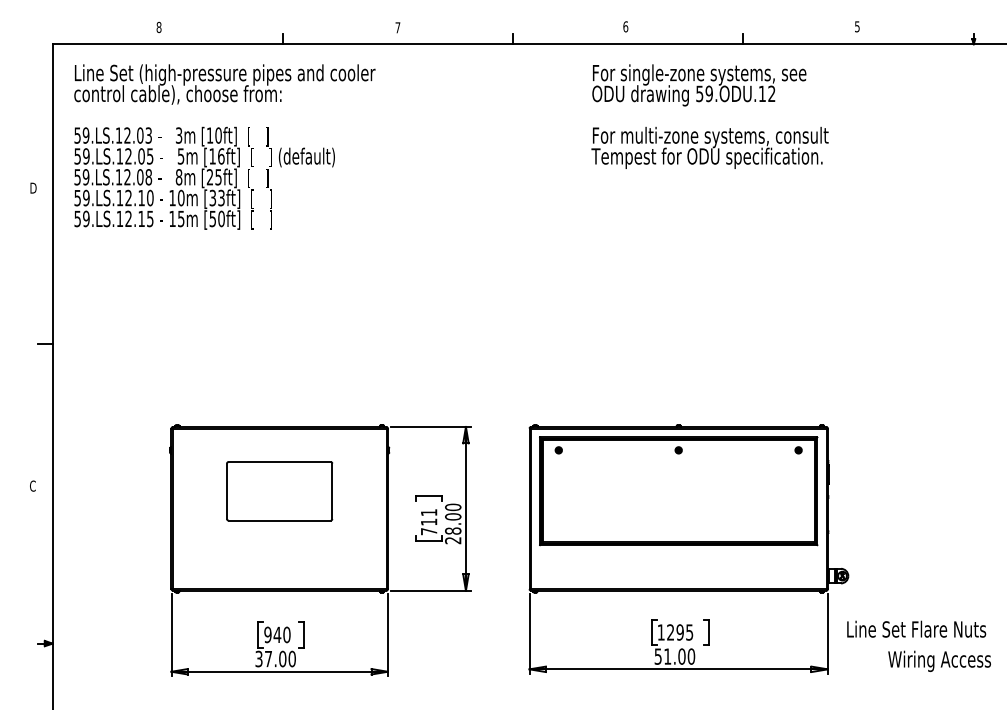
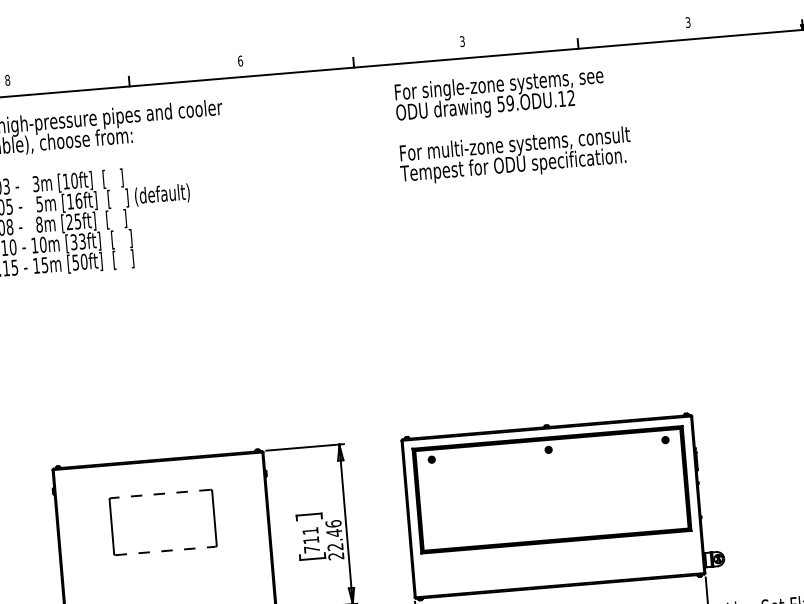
text: (857, 25) -> (688, 21), 5 -> 3
text: (625, 26) -> (462, 41), 6 -> 3
text: (397, 27) -> (240, 60), 7 -> 6
text: (709, 116) -> (512, 125), moved
line: (279, 462) -> (160, 494), solid -> dashed
text: (453, 518) -> (334, 534), 28.00 -> 22.46
line: (280, 520) -> (166, 550), solid -> dashed

